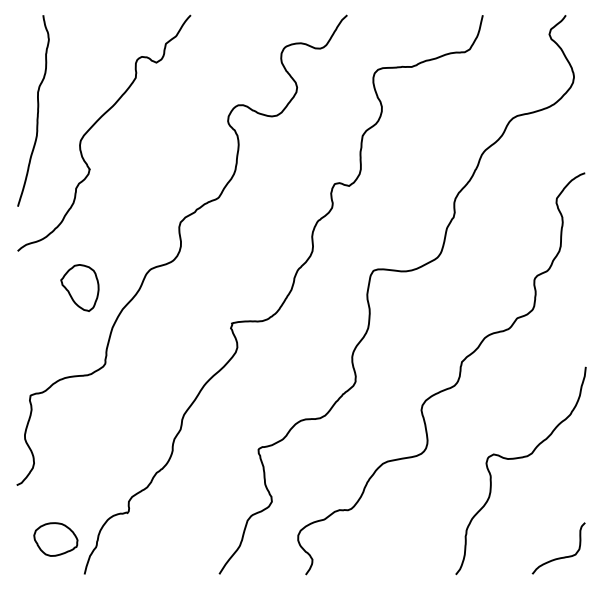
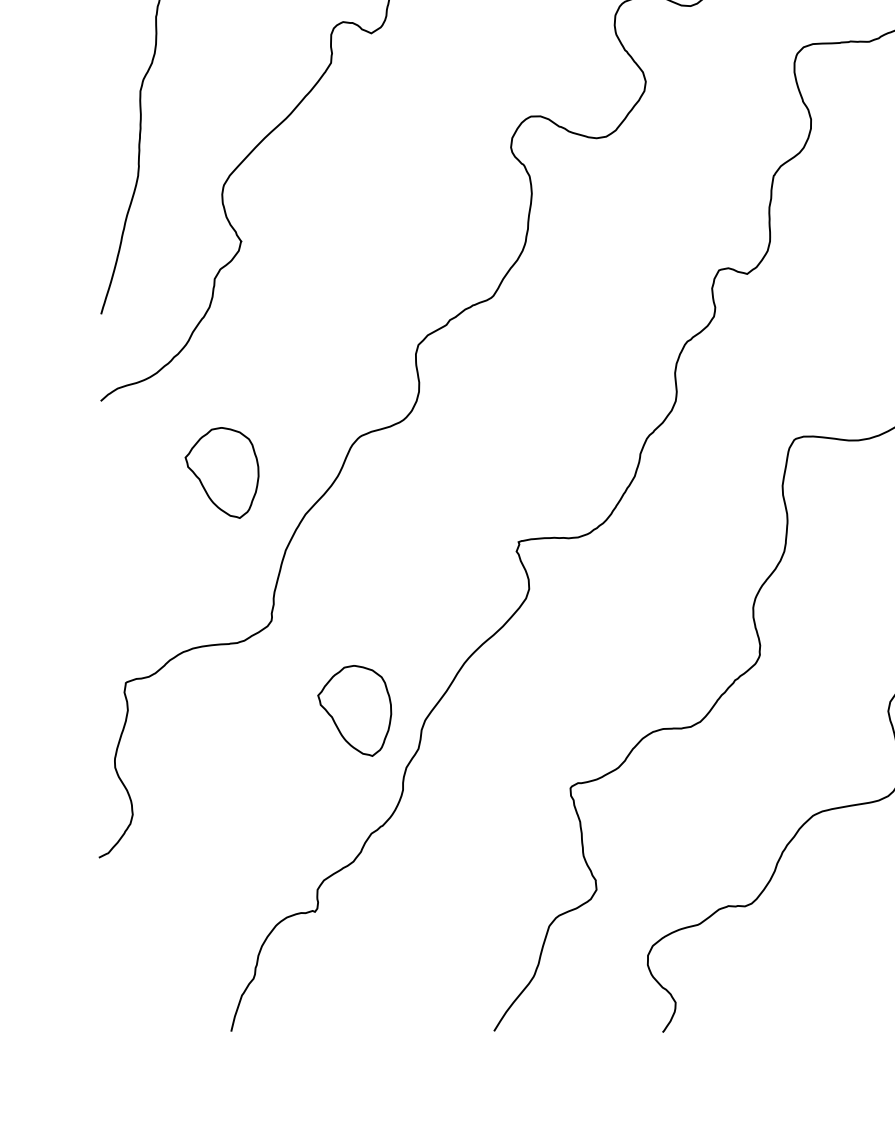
part: (147, 409) -> (353, 709), added
part: (55, 539) -> (174, 963), removed

